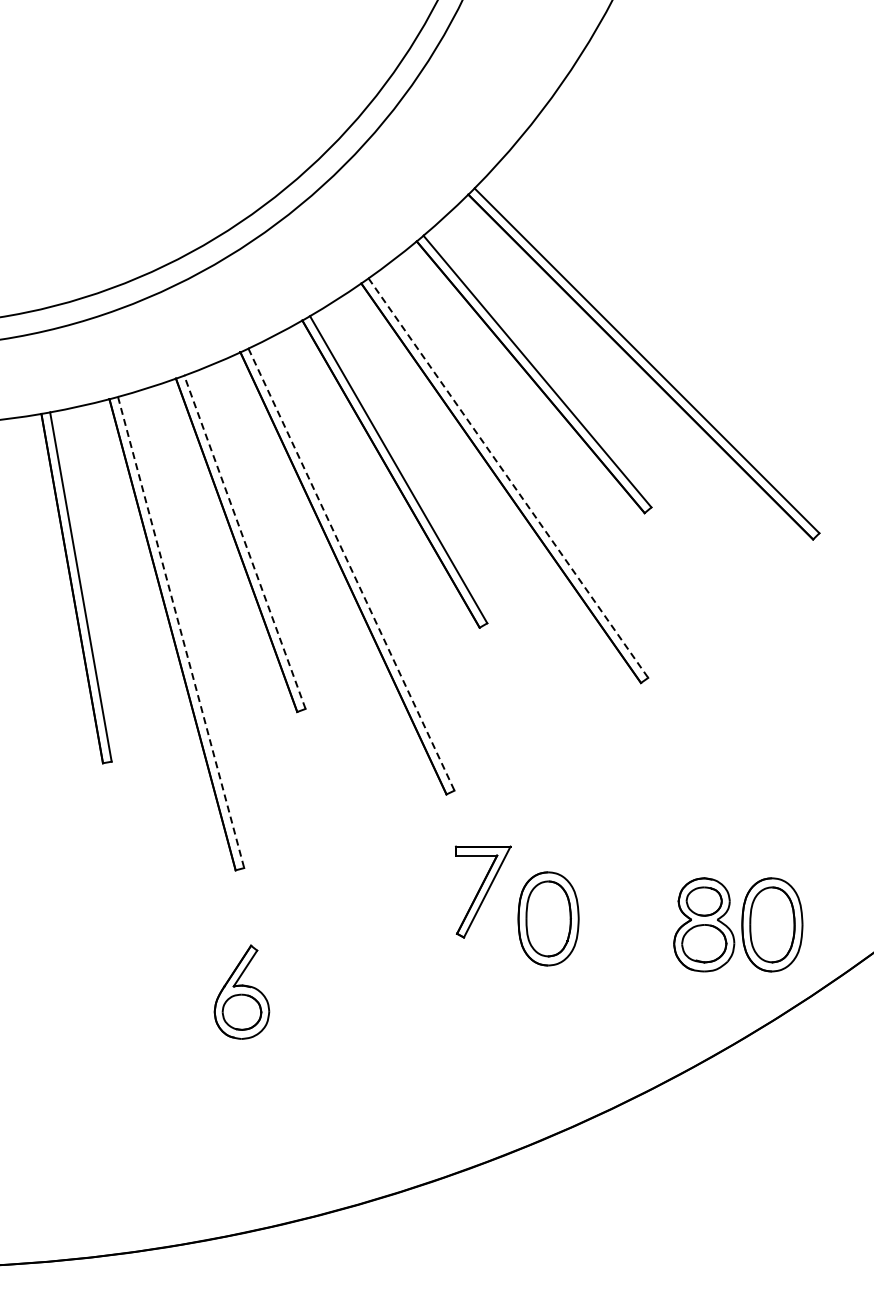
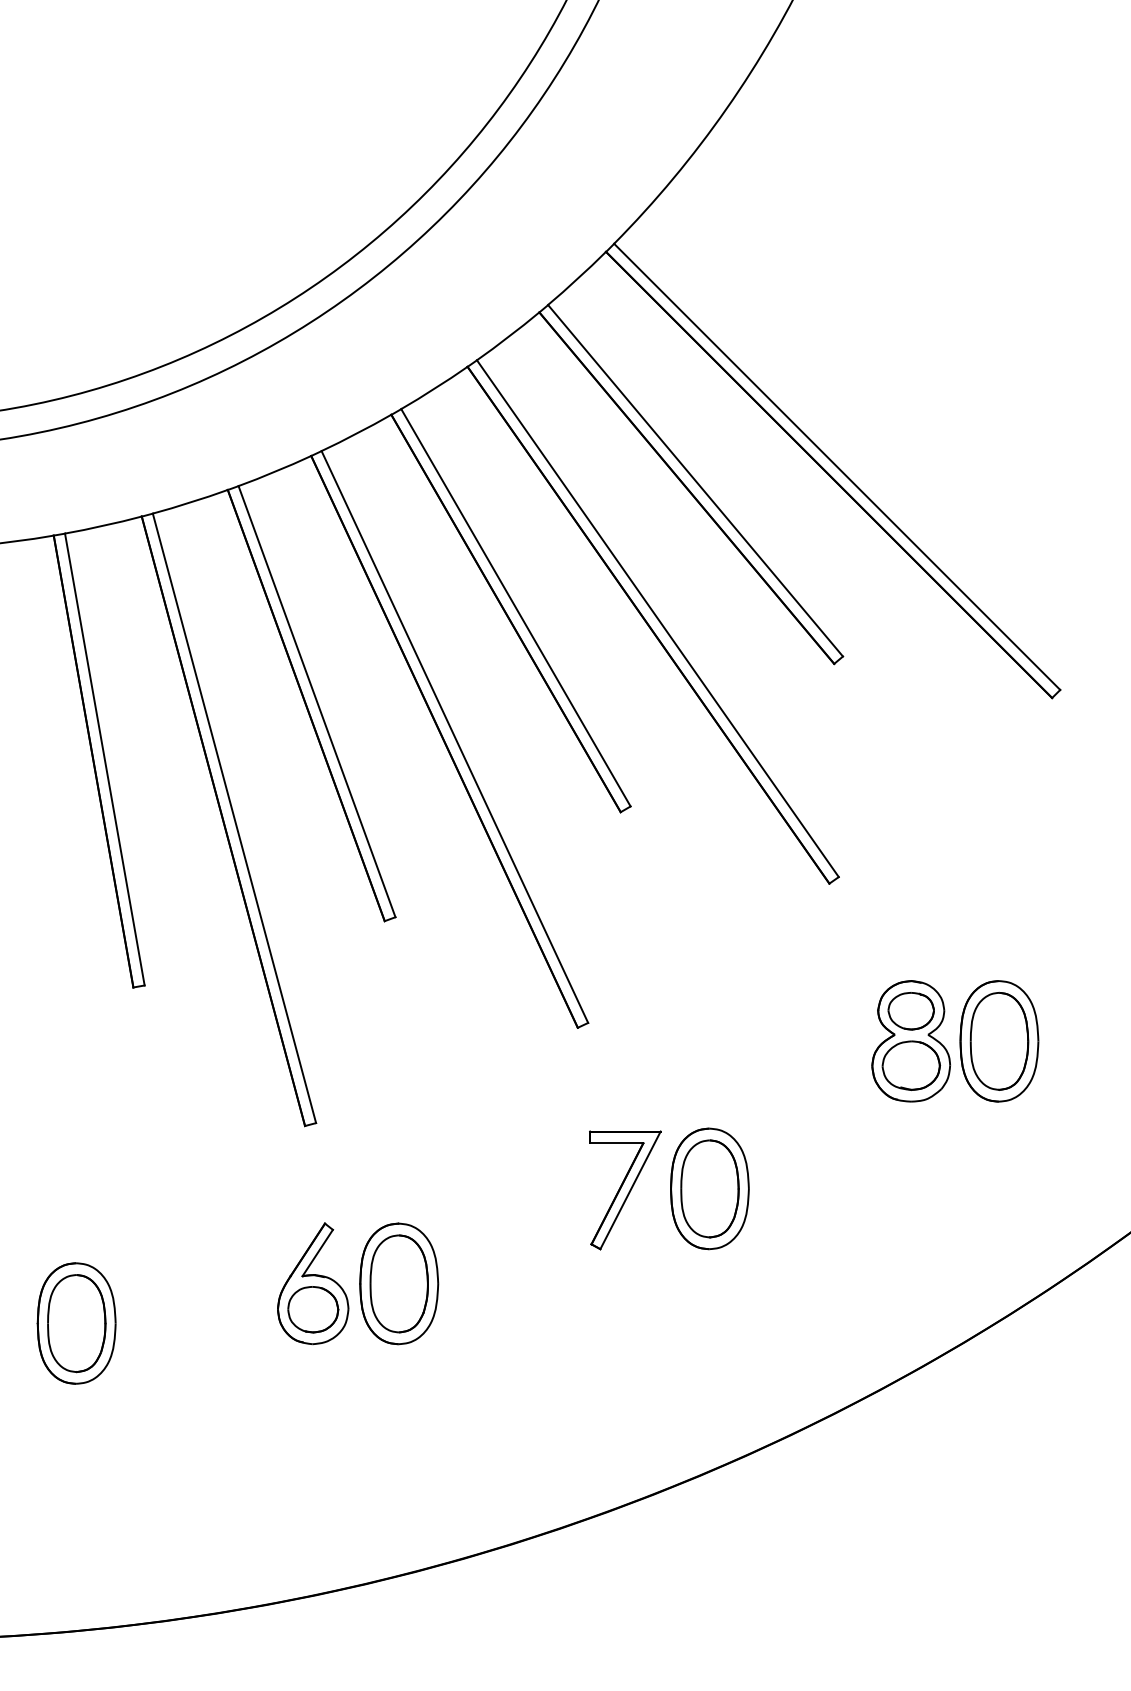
line: (508, 478) -> (657, 619), dashed -> solid
line: (244, 541) -> (316, 700), dashed -> solid
line: (351, 569) -> (454, 736), dashed -> solid
line: (181, 632) -> (234, 818), dashed -> solid
part: (483, 891) -> (625, 1189), moved
part: (738, 924) -> (955, 1040), moved
part: (308, 991) -> (399, 1282), added
part: (59, 1022) -> (77, 1322), added

